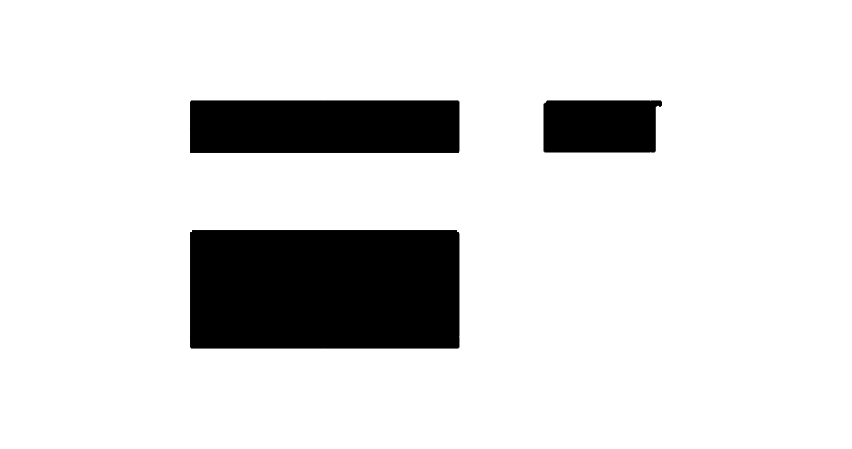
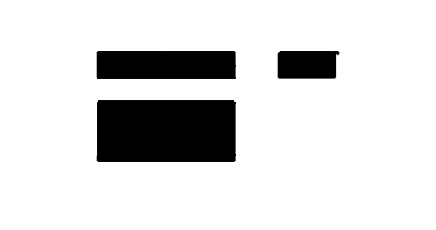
part: (323, 287) -> (165, 130), moved

